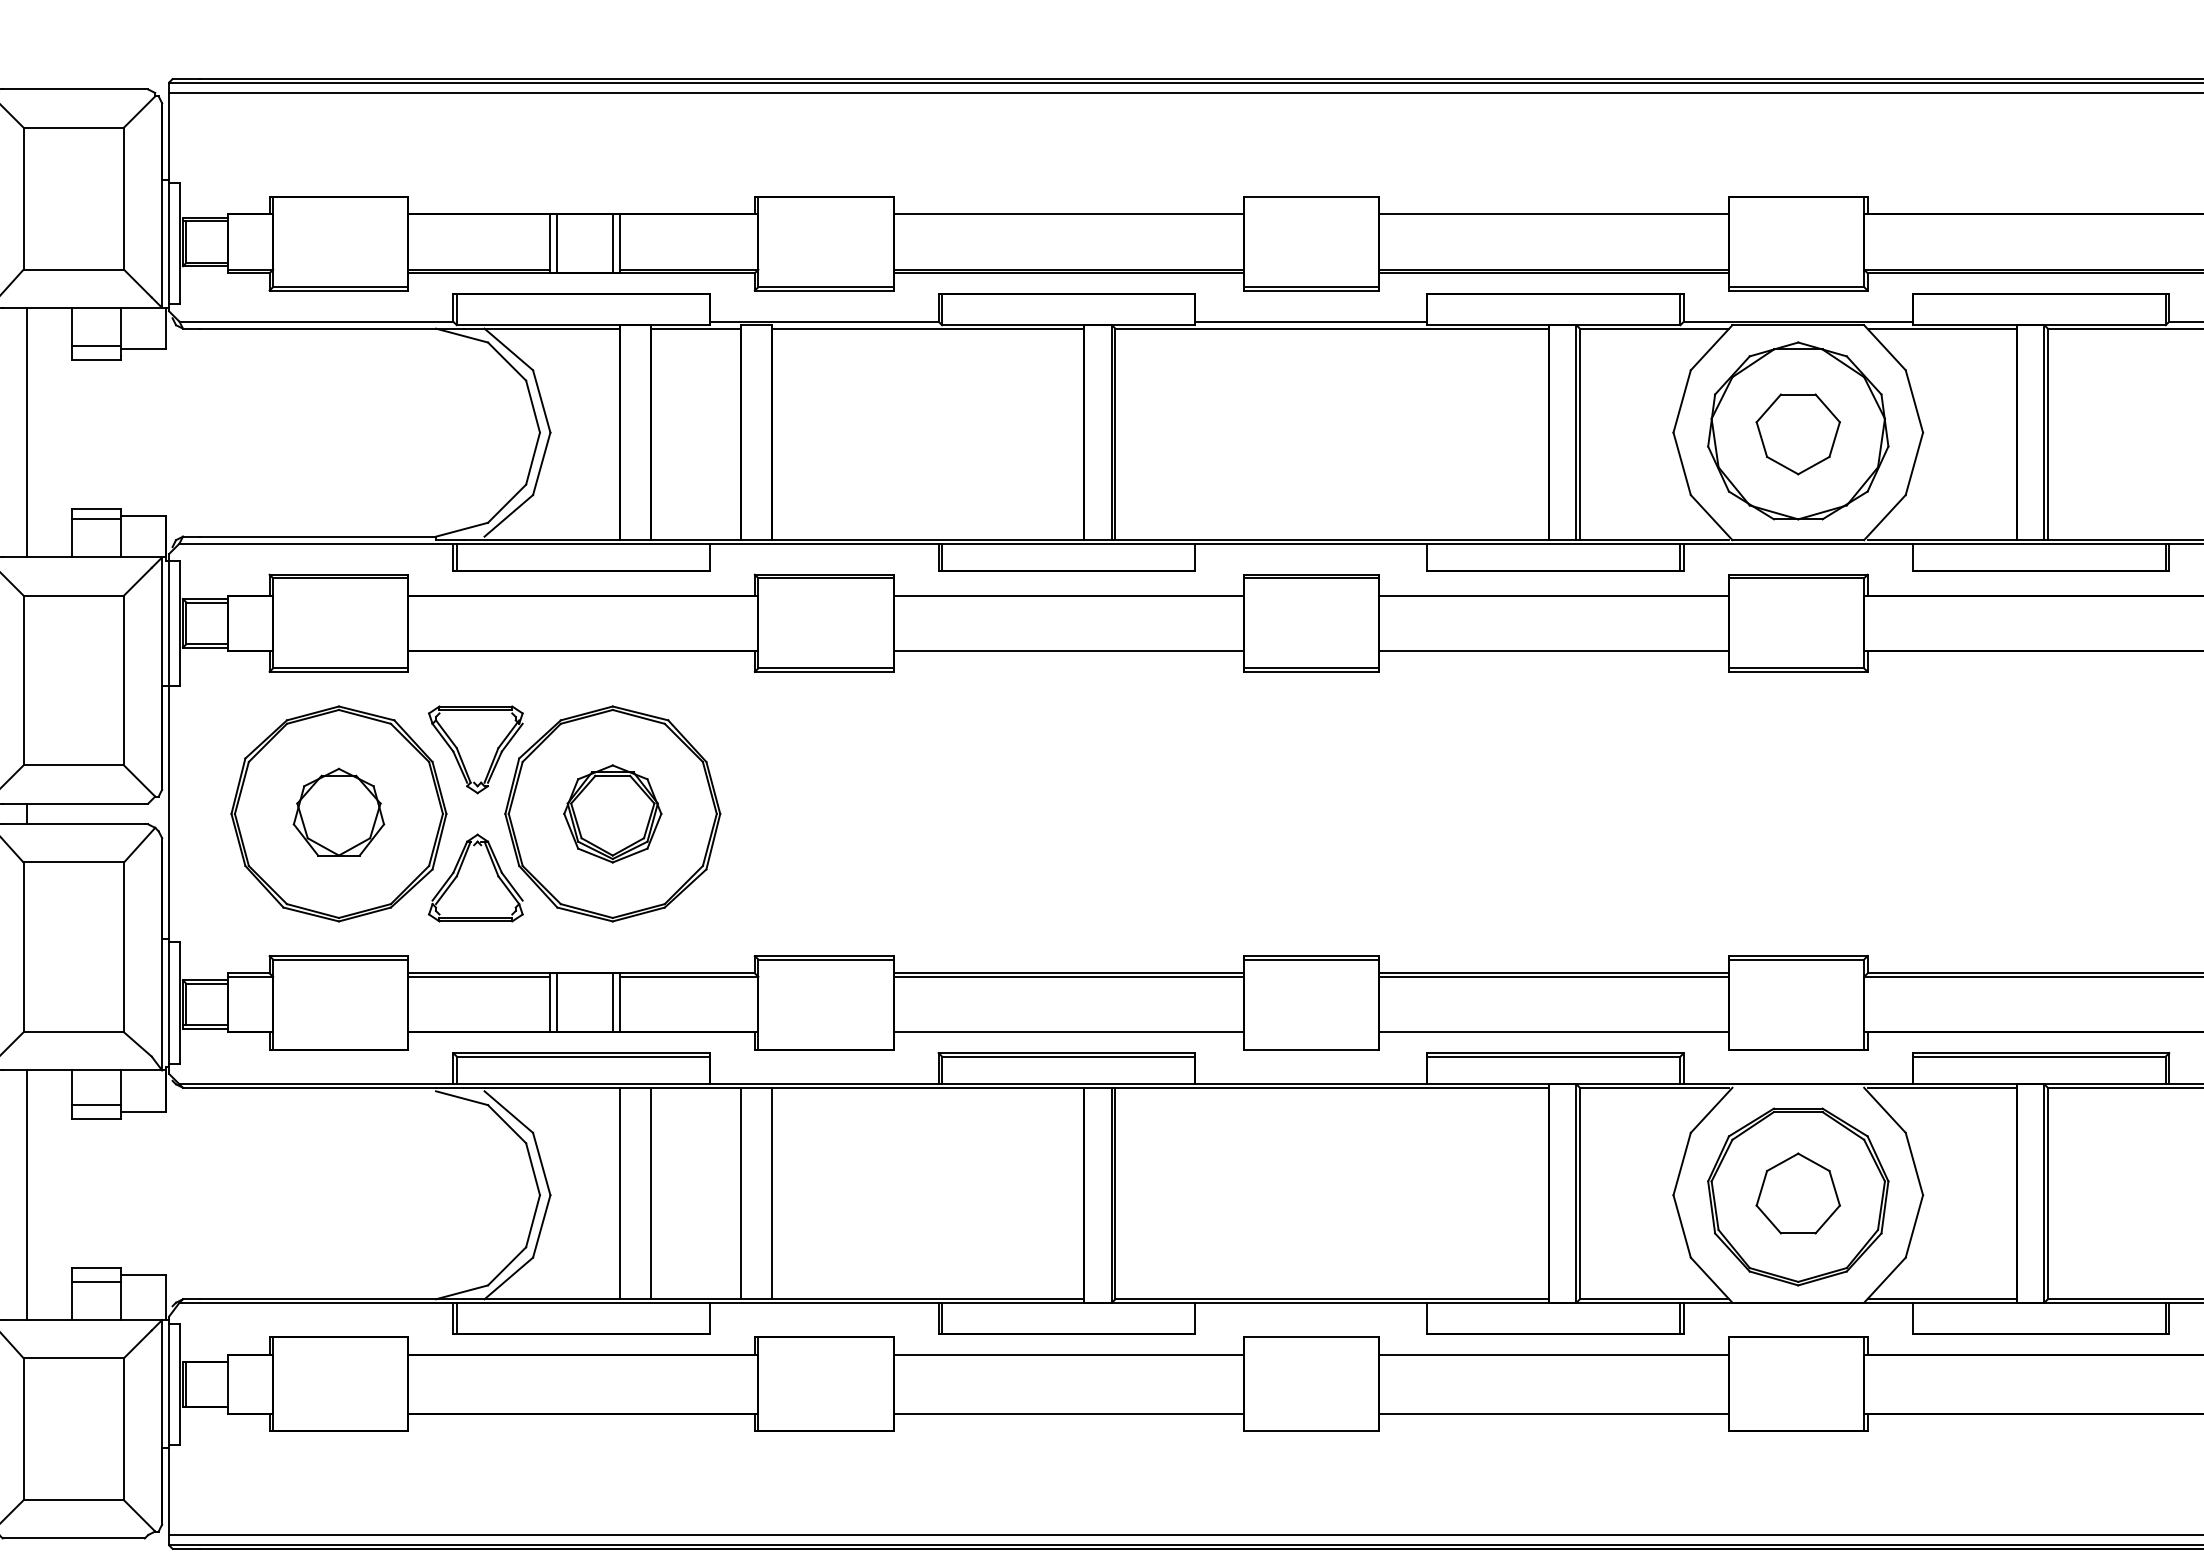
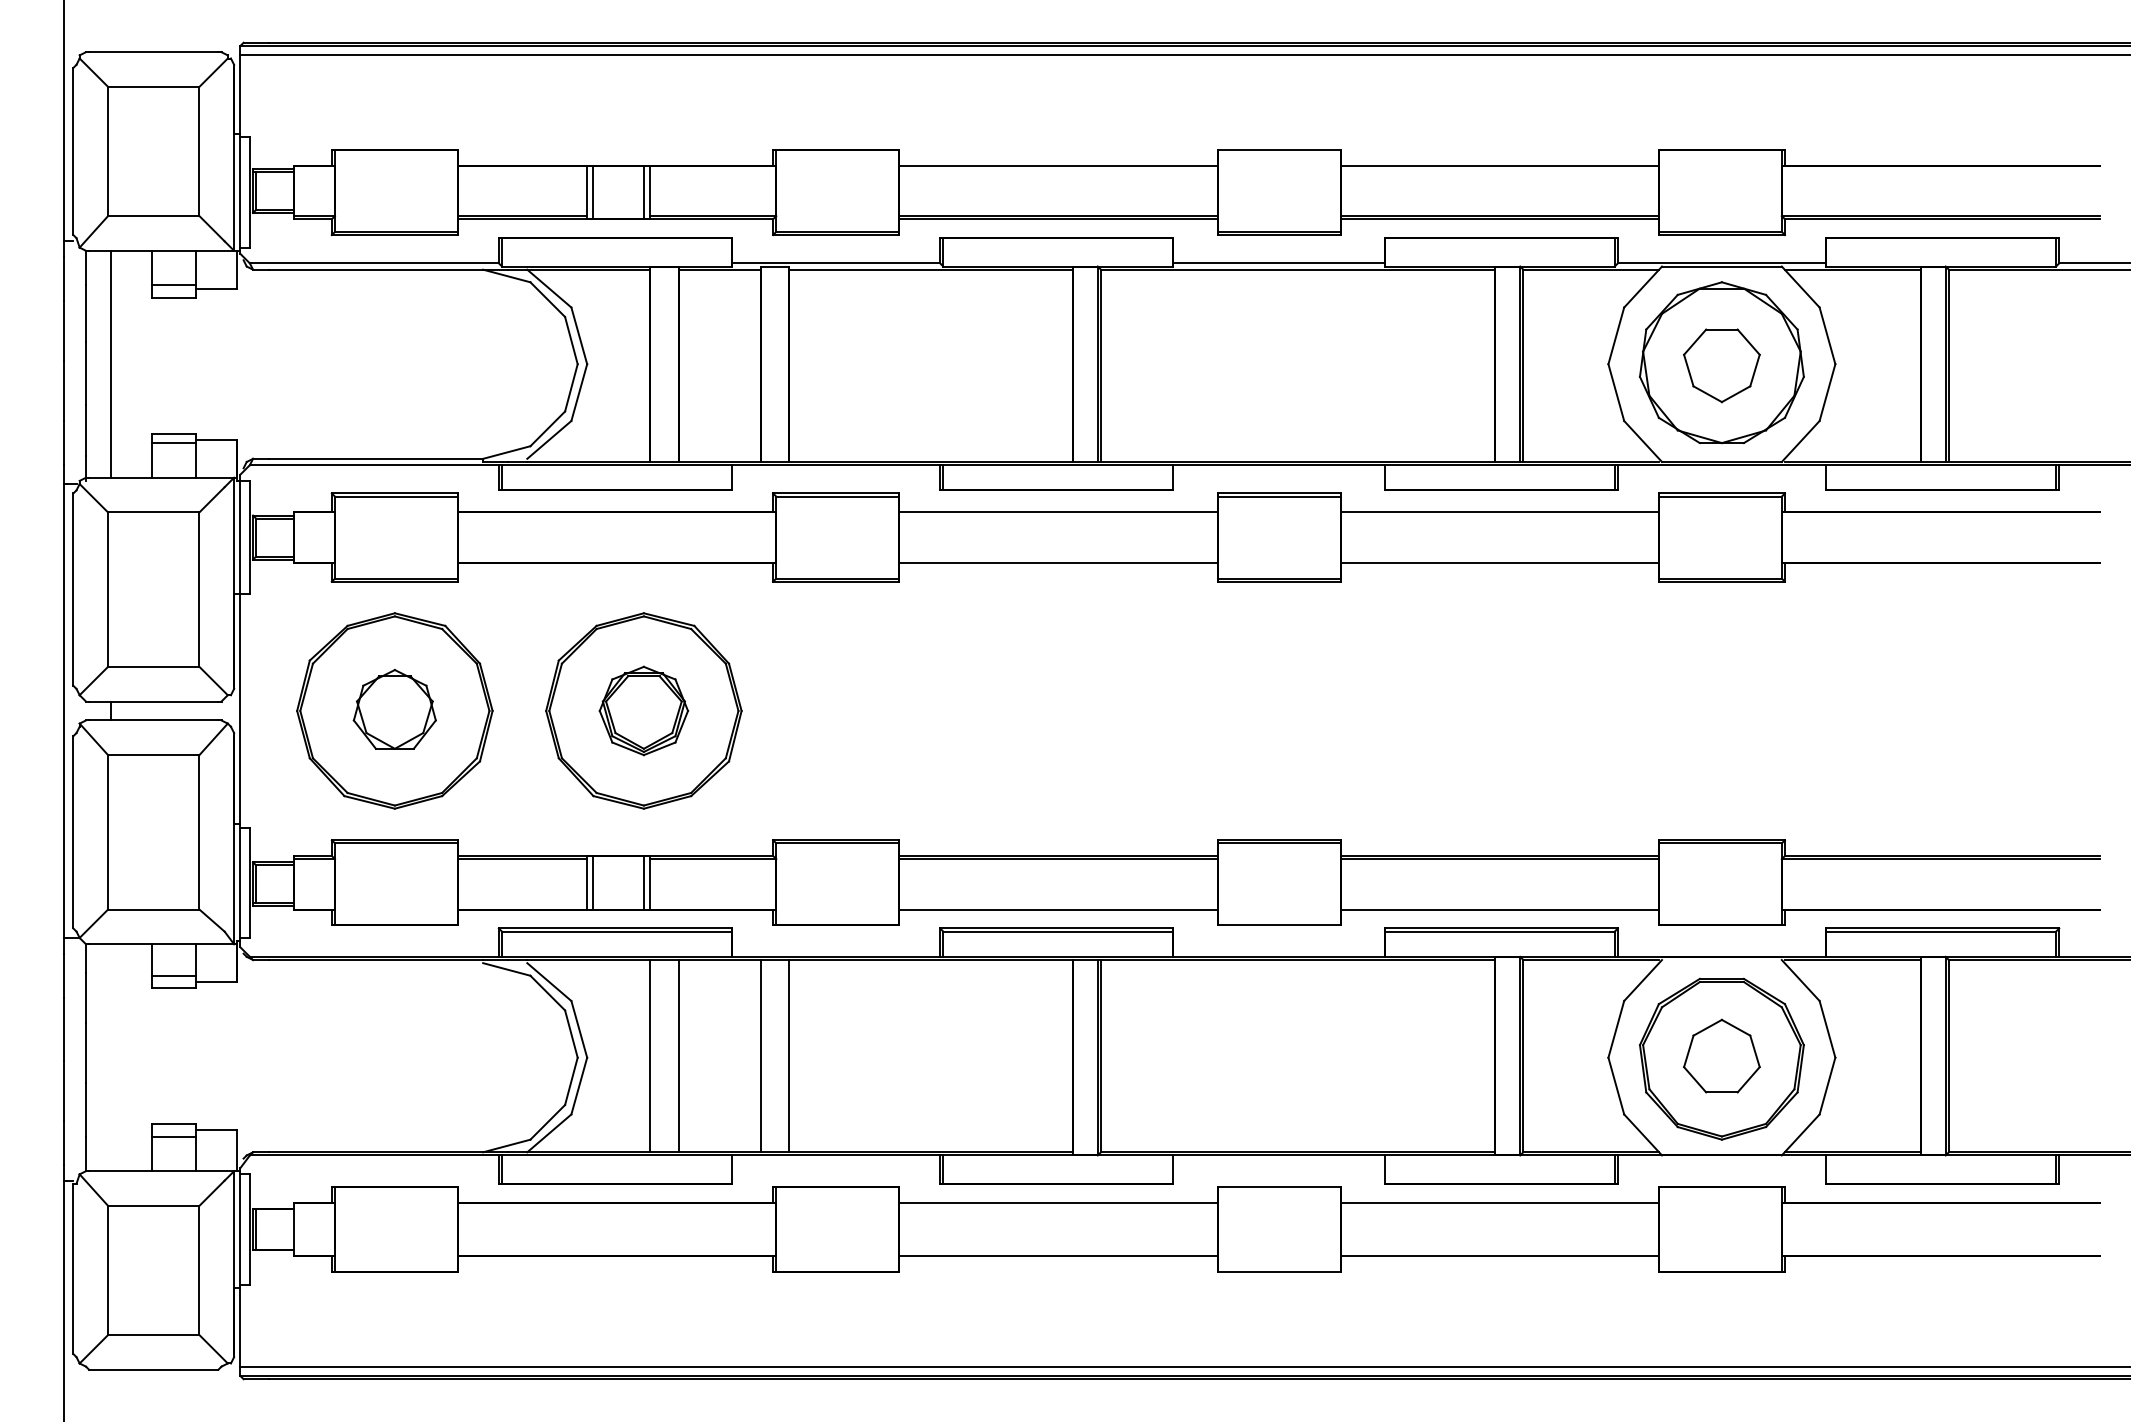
part: (475, 749) -> (519, 652), removed
part: (475, 877) -> (519, 768), removed
line: (27, 1195) -> (111, 1057), removed

